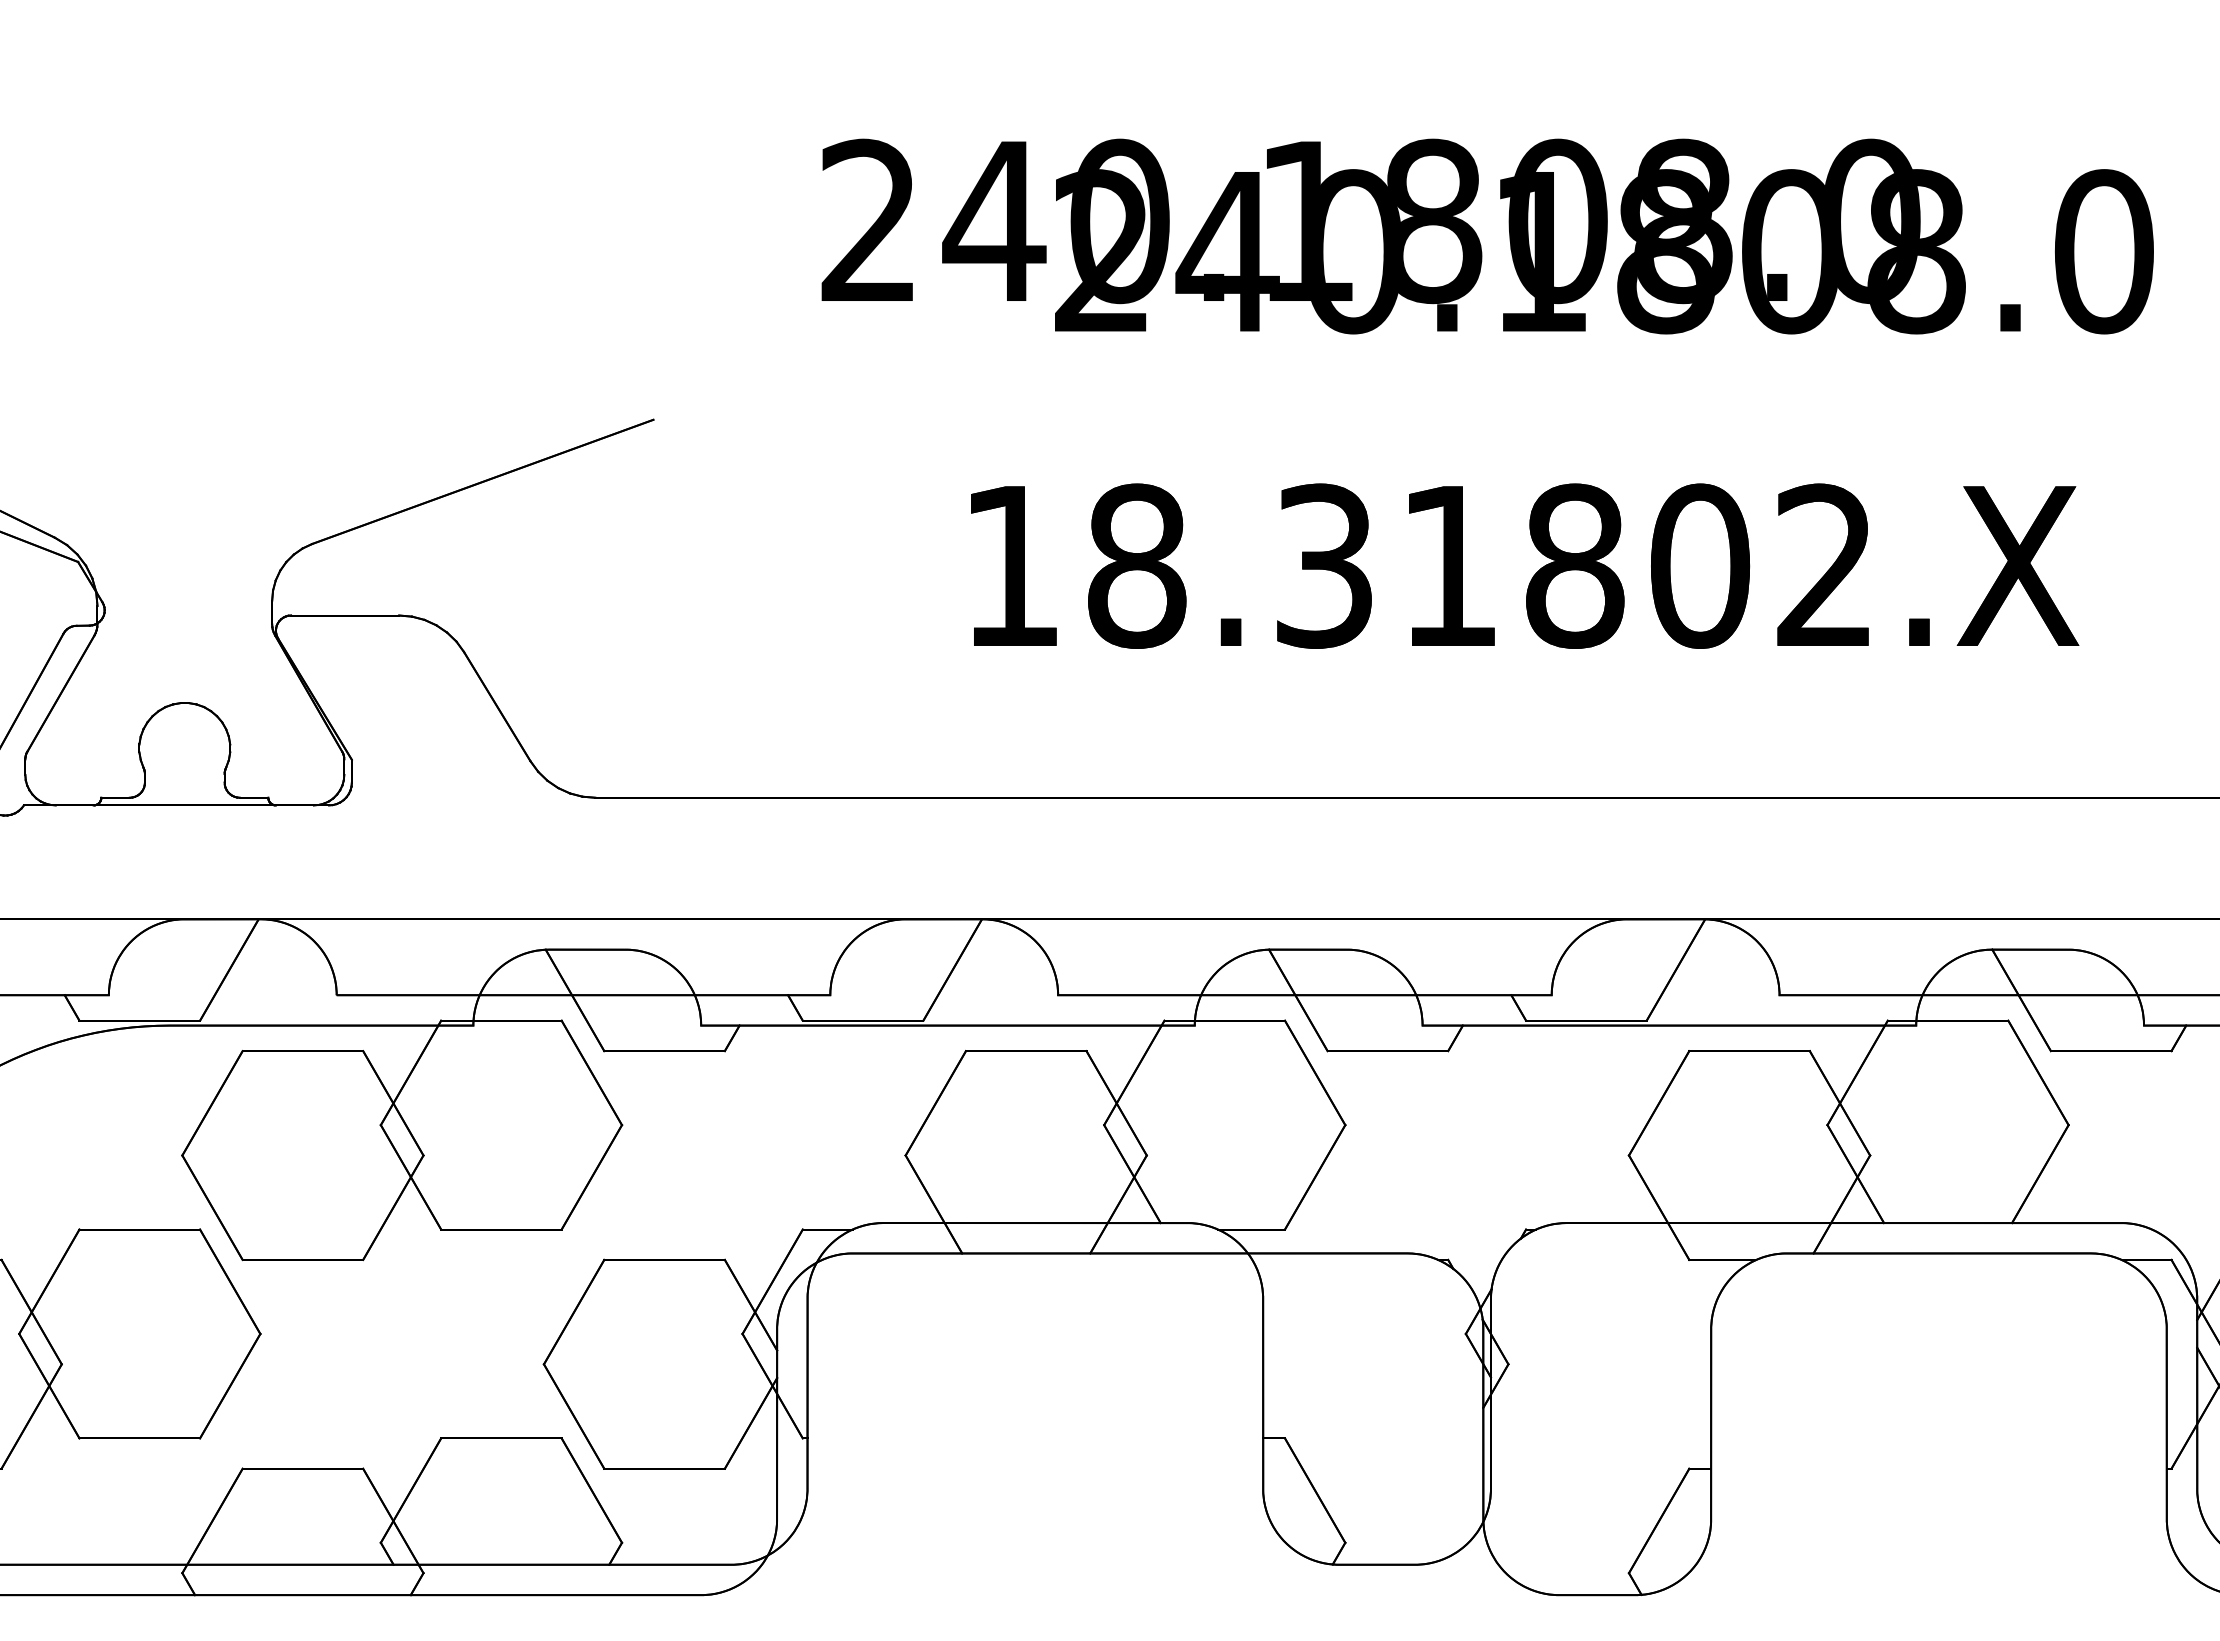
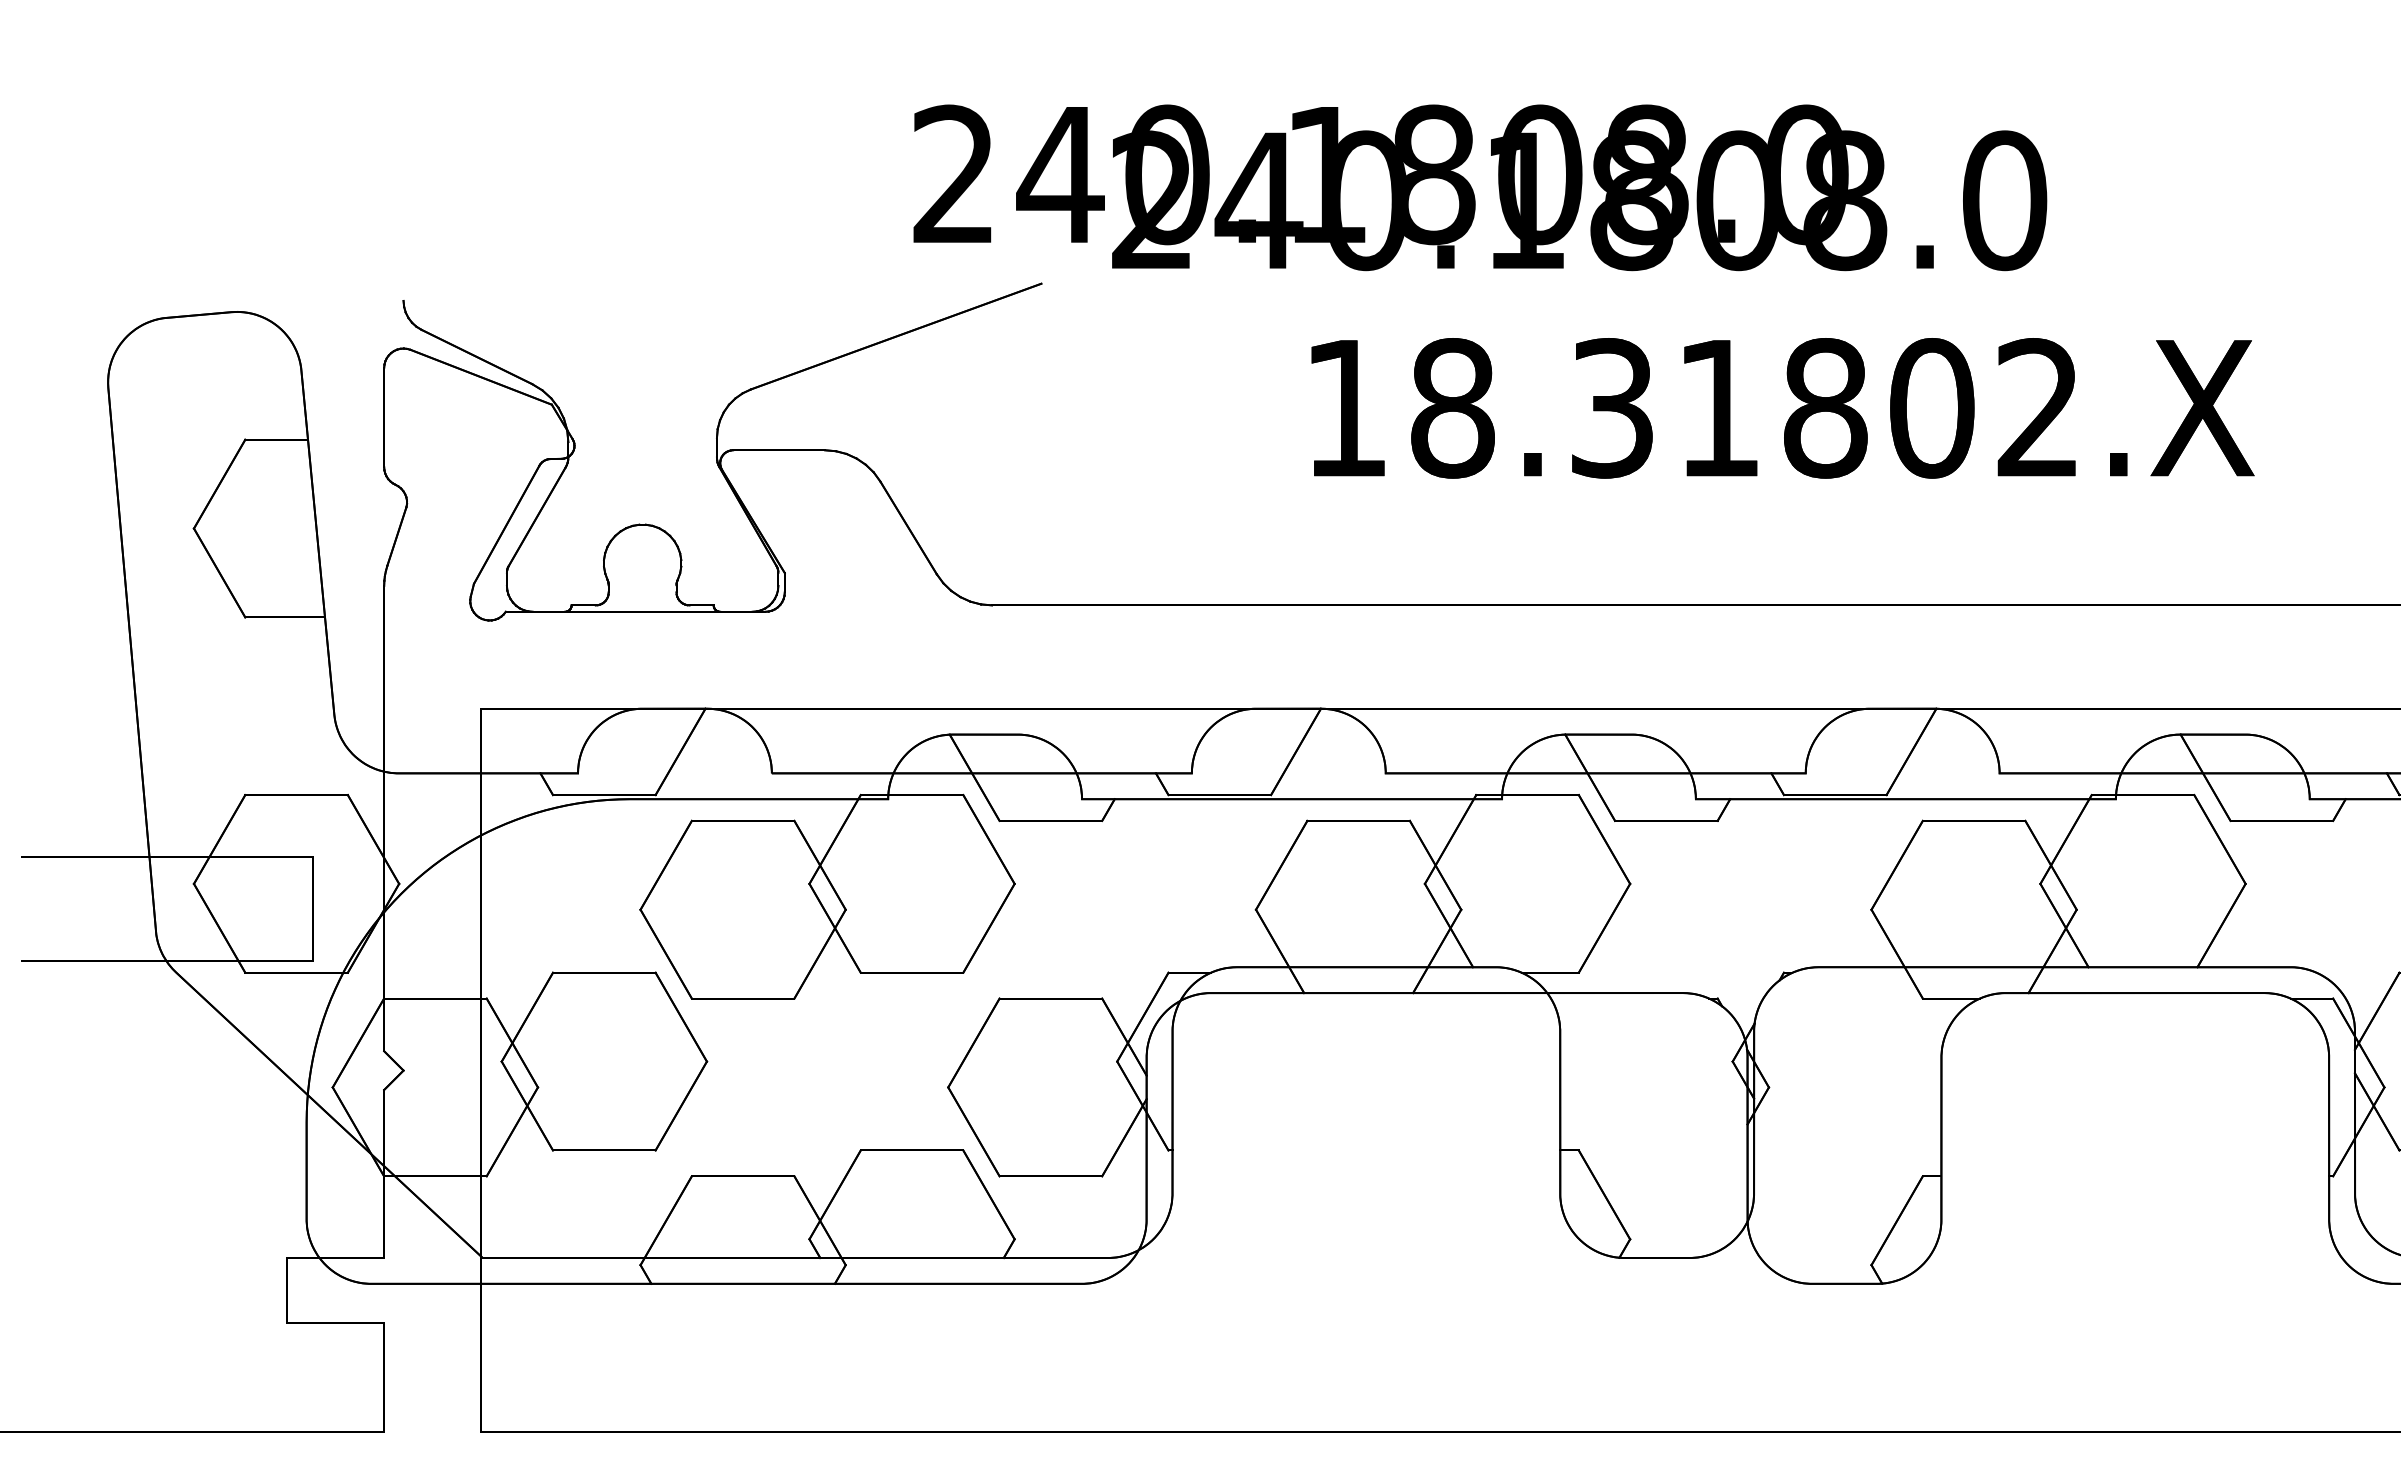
text: (1487, 236) -> (1480, 187), moved

